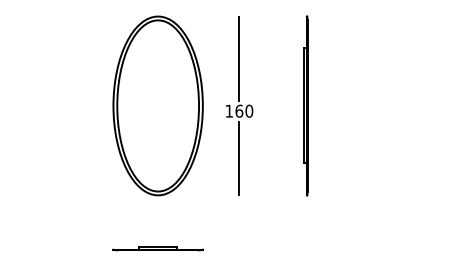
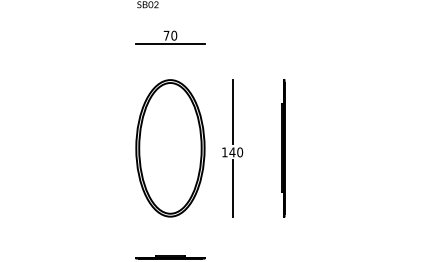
text: (239, 111) -> (232, 152), 160 -> 140

